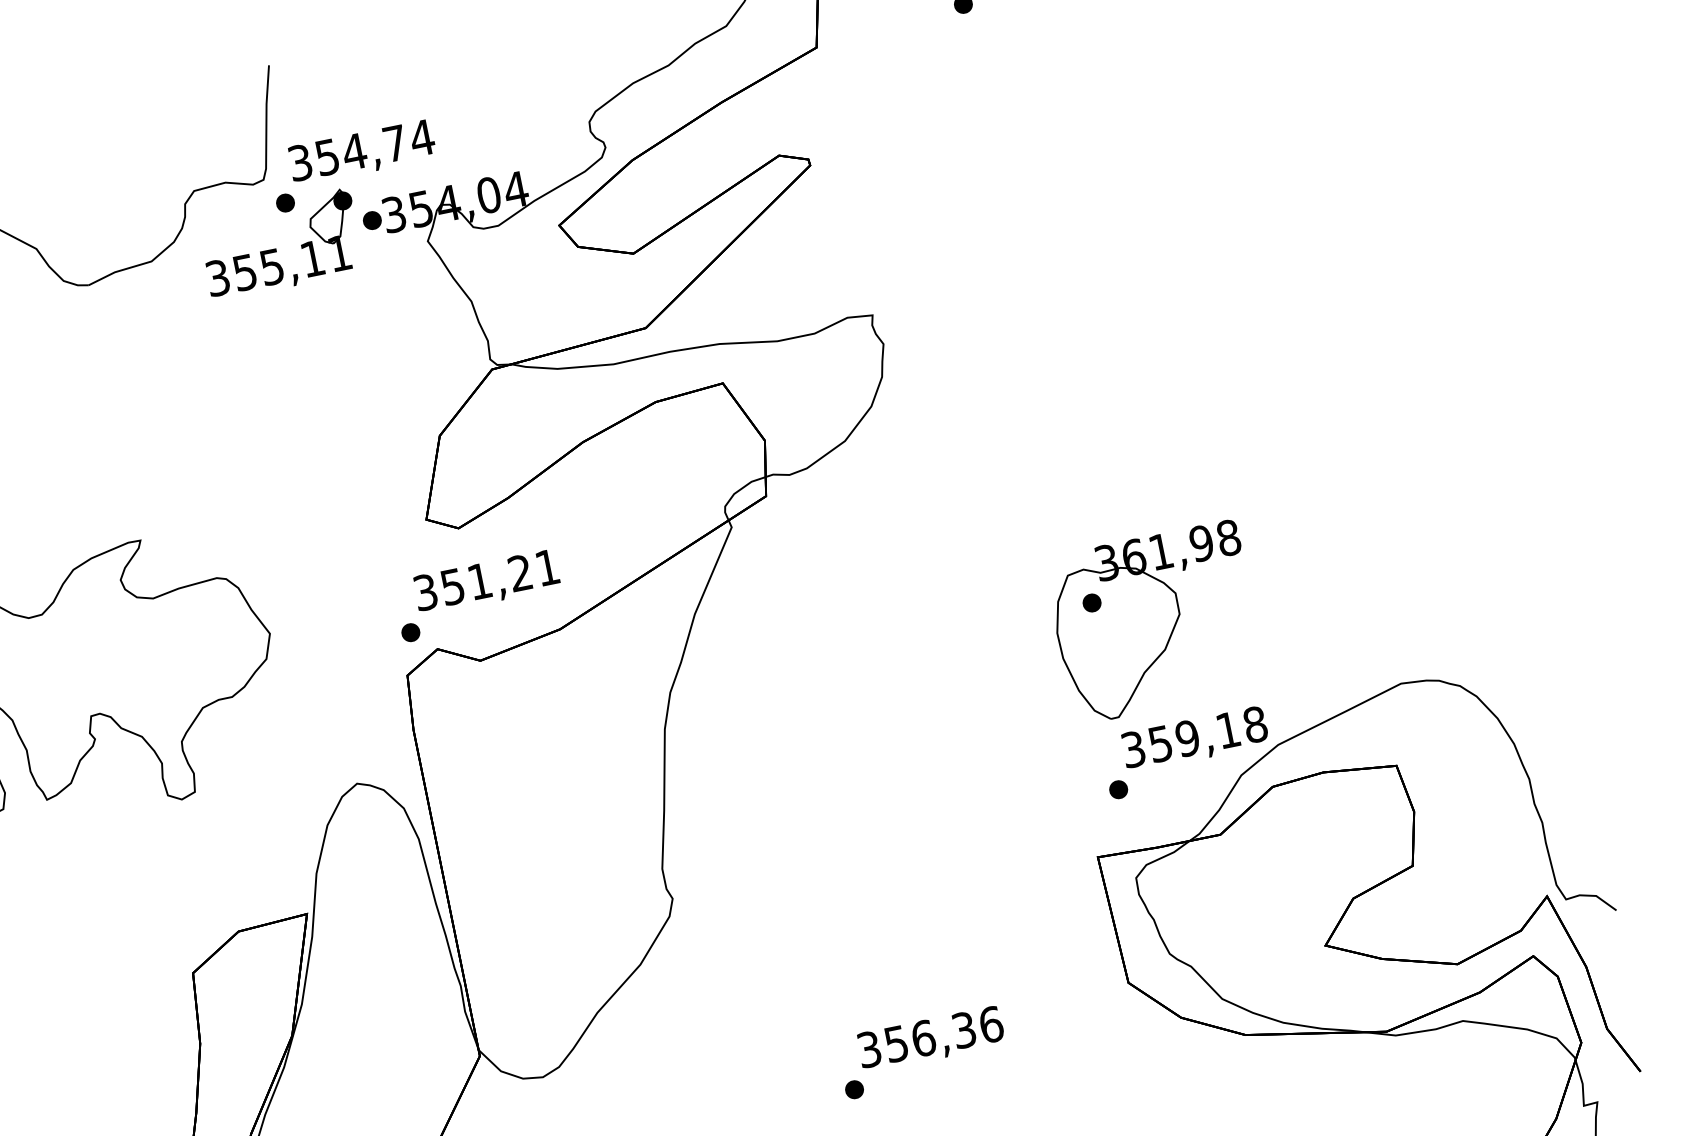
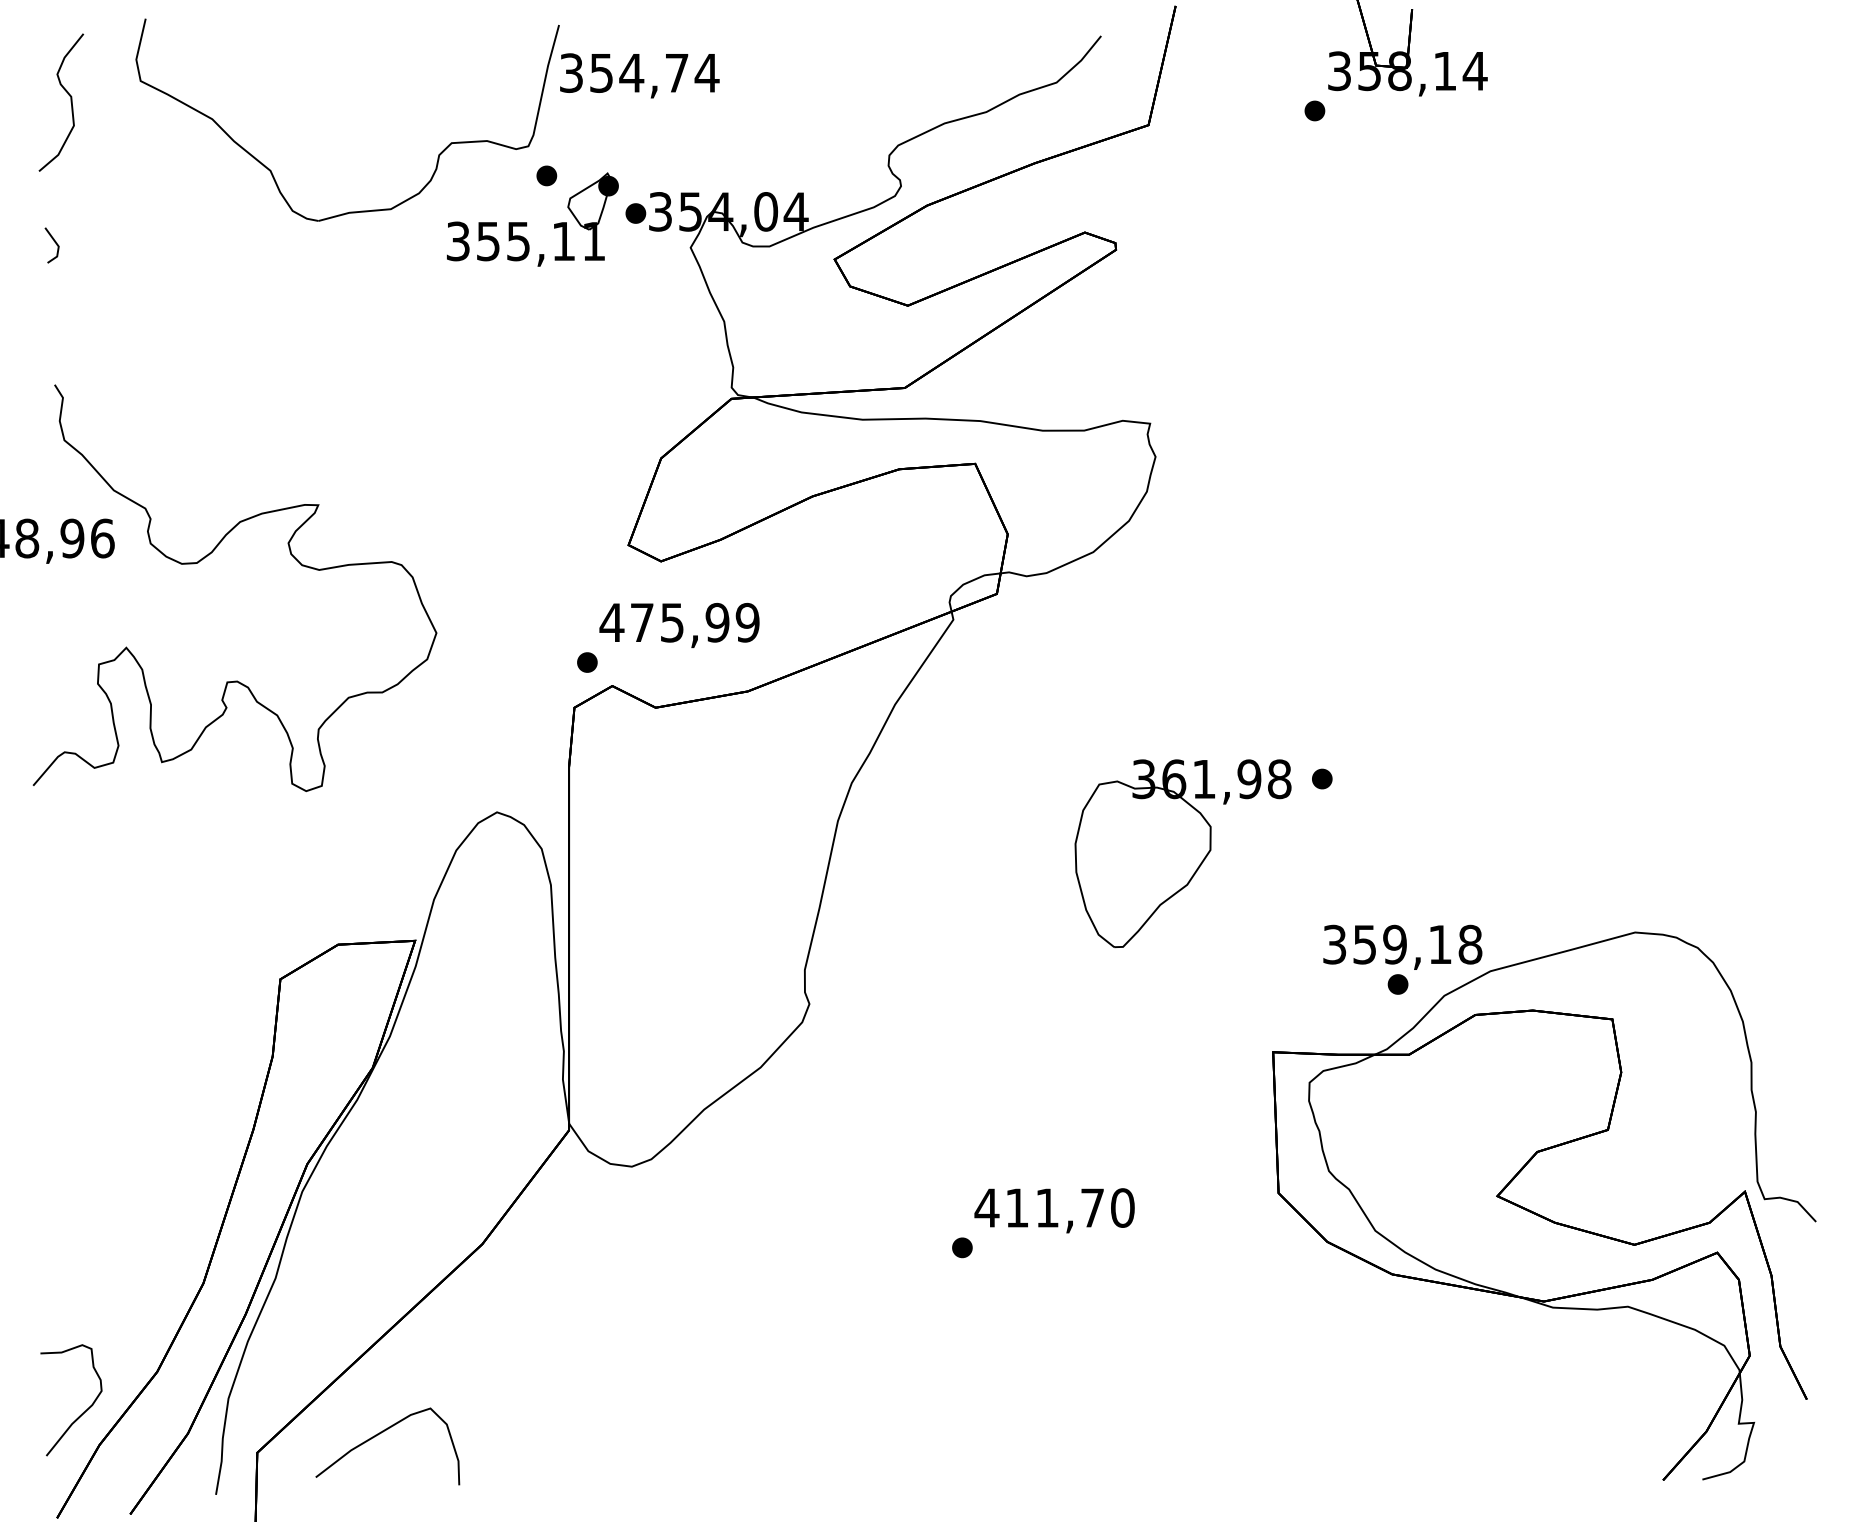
text: (361, 152) -> (639, 75), moved
text: (486, 579) -> (679, 622), 351,21 -> 475,99
part: (1155, 622) -> (1182, 853), moved
part: (1118, 789) -> (1397, 984), moved
text: (929, 1036) -> (1054, 1207), 356,36 -> 411,70

